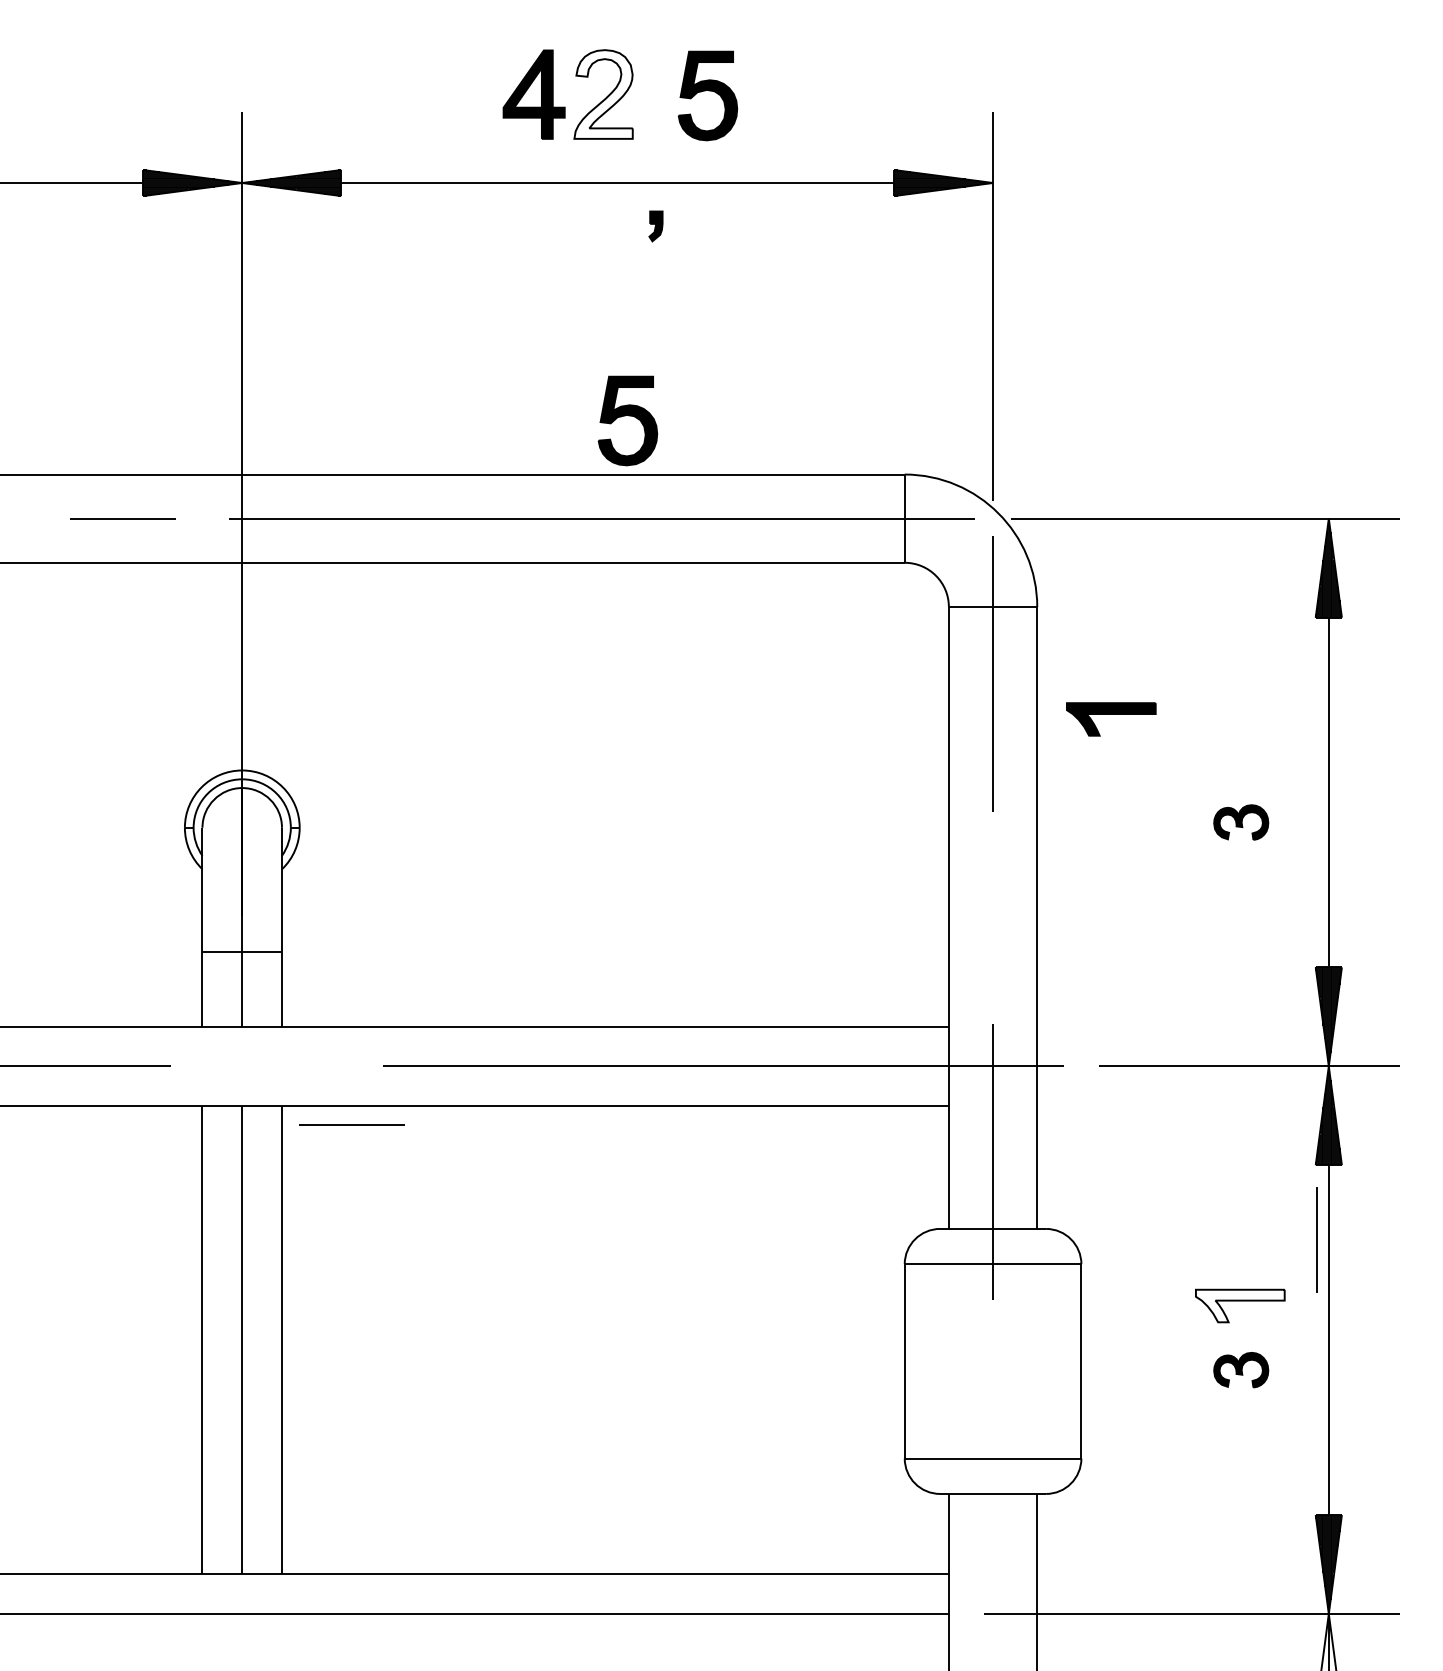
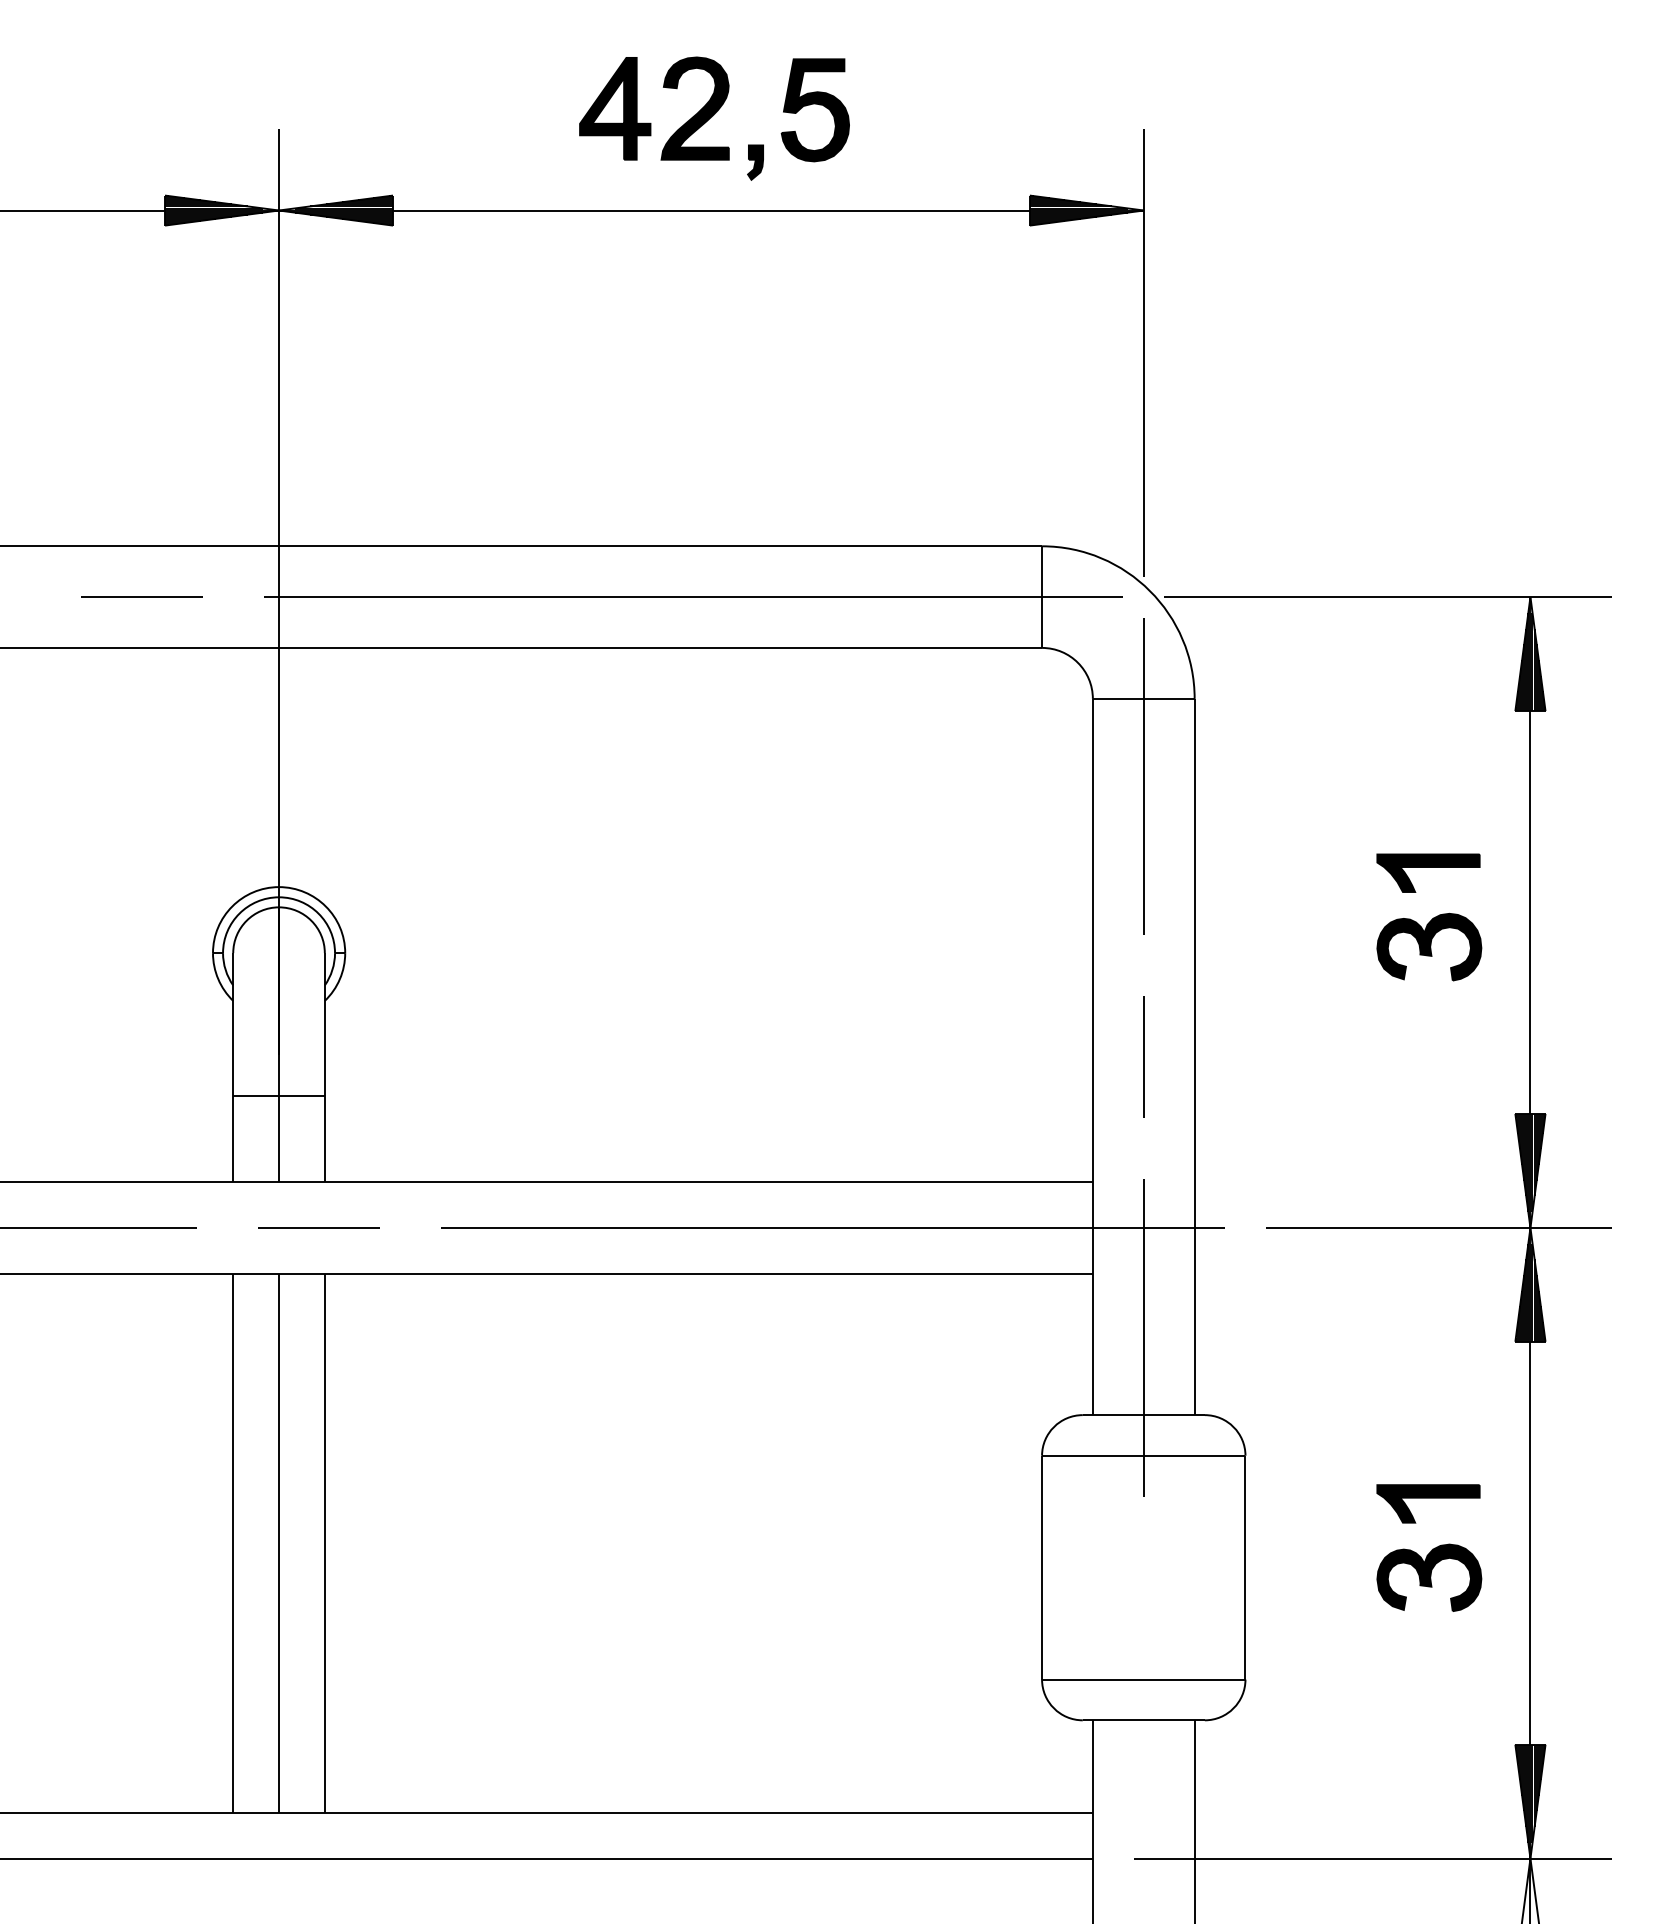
fill: (603, 94) -> (695, 108), added
part: (655, 226) -> (754, 162), moved
part: (627, 420) -> (722, 484), removed
part: (1111, 719) -> (1428, 873), moved
part: (1241, 822) -> (1429, 947), size x1.67
line: (351, 1124) -> (318, 1226), moved
line: (1316, 1239) -> (1143, 1056), moved
fill: (1239, 1305) -> (1427, 1503), added
part: (1241, 1369) -> (1429, 1577), size x1.67

